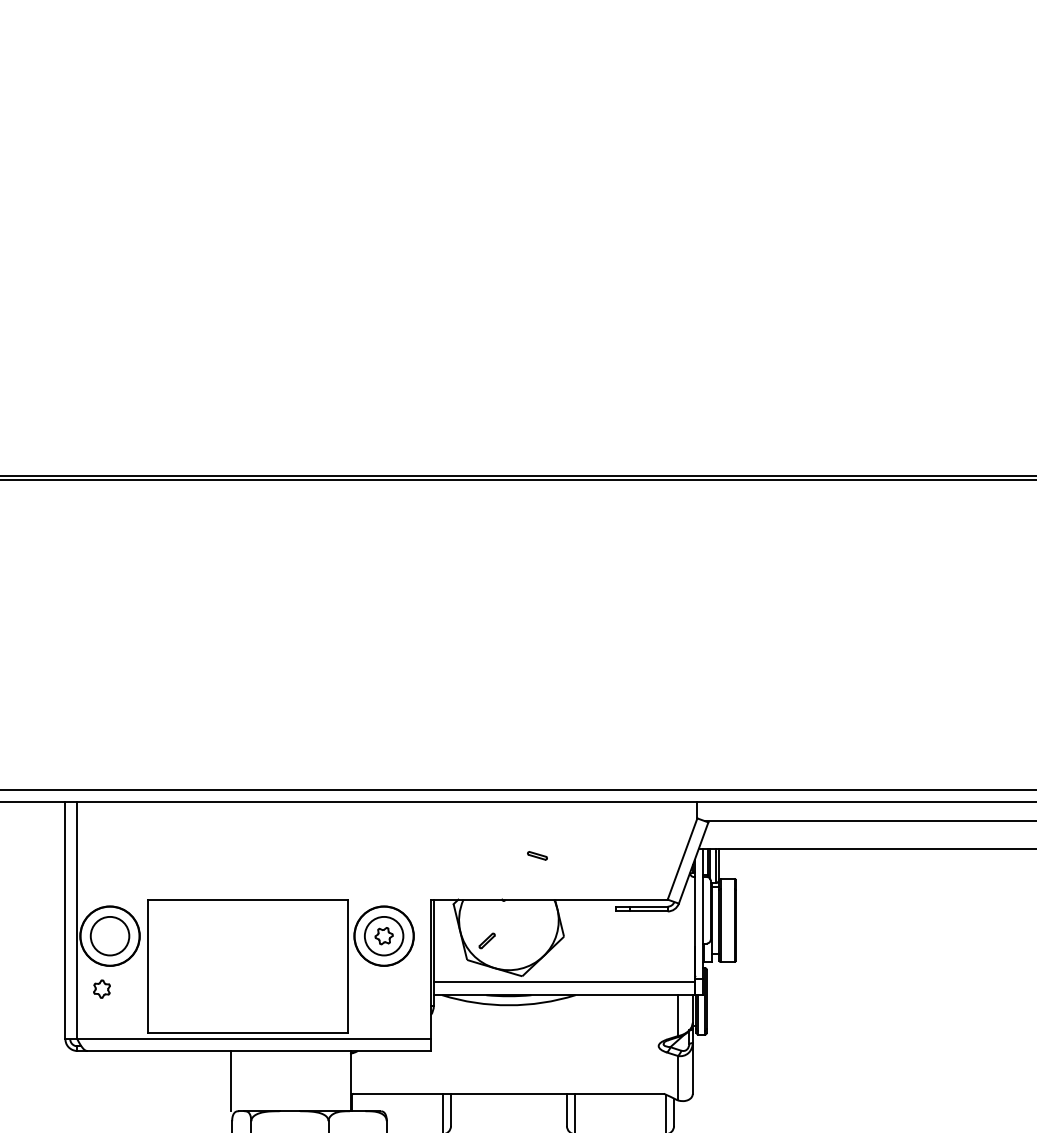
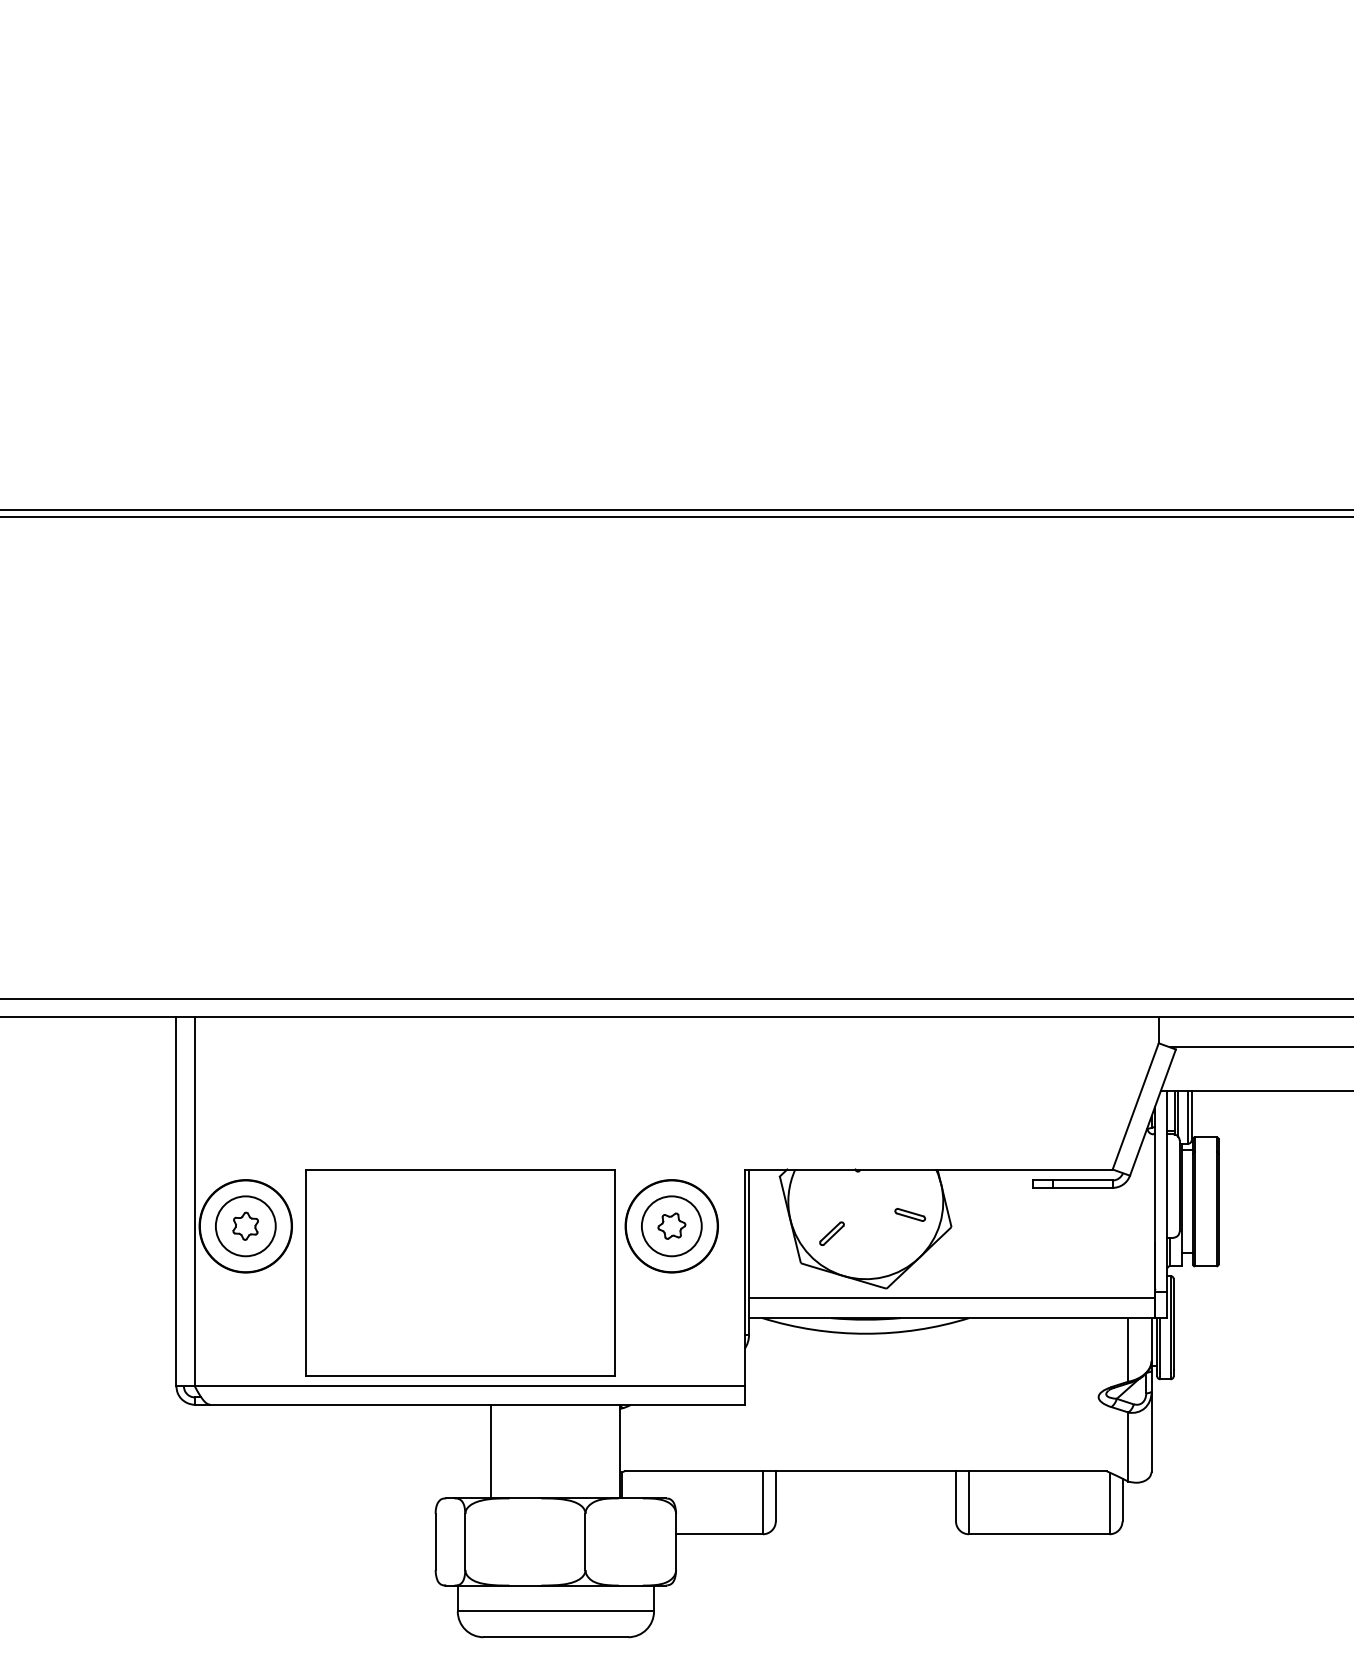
part: (537, 855) -> (910, 1214), moved
part: (101, 988) -> (244, 1225), moved
line: (230, 1081) -> (490, 1452), moved

